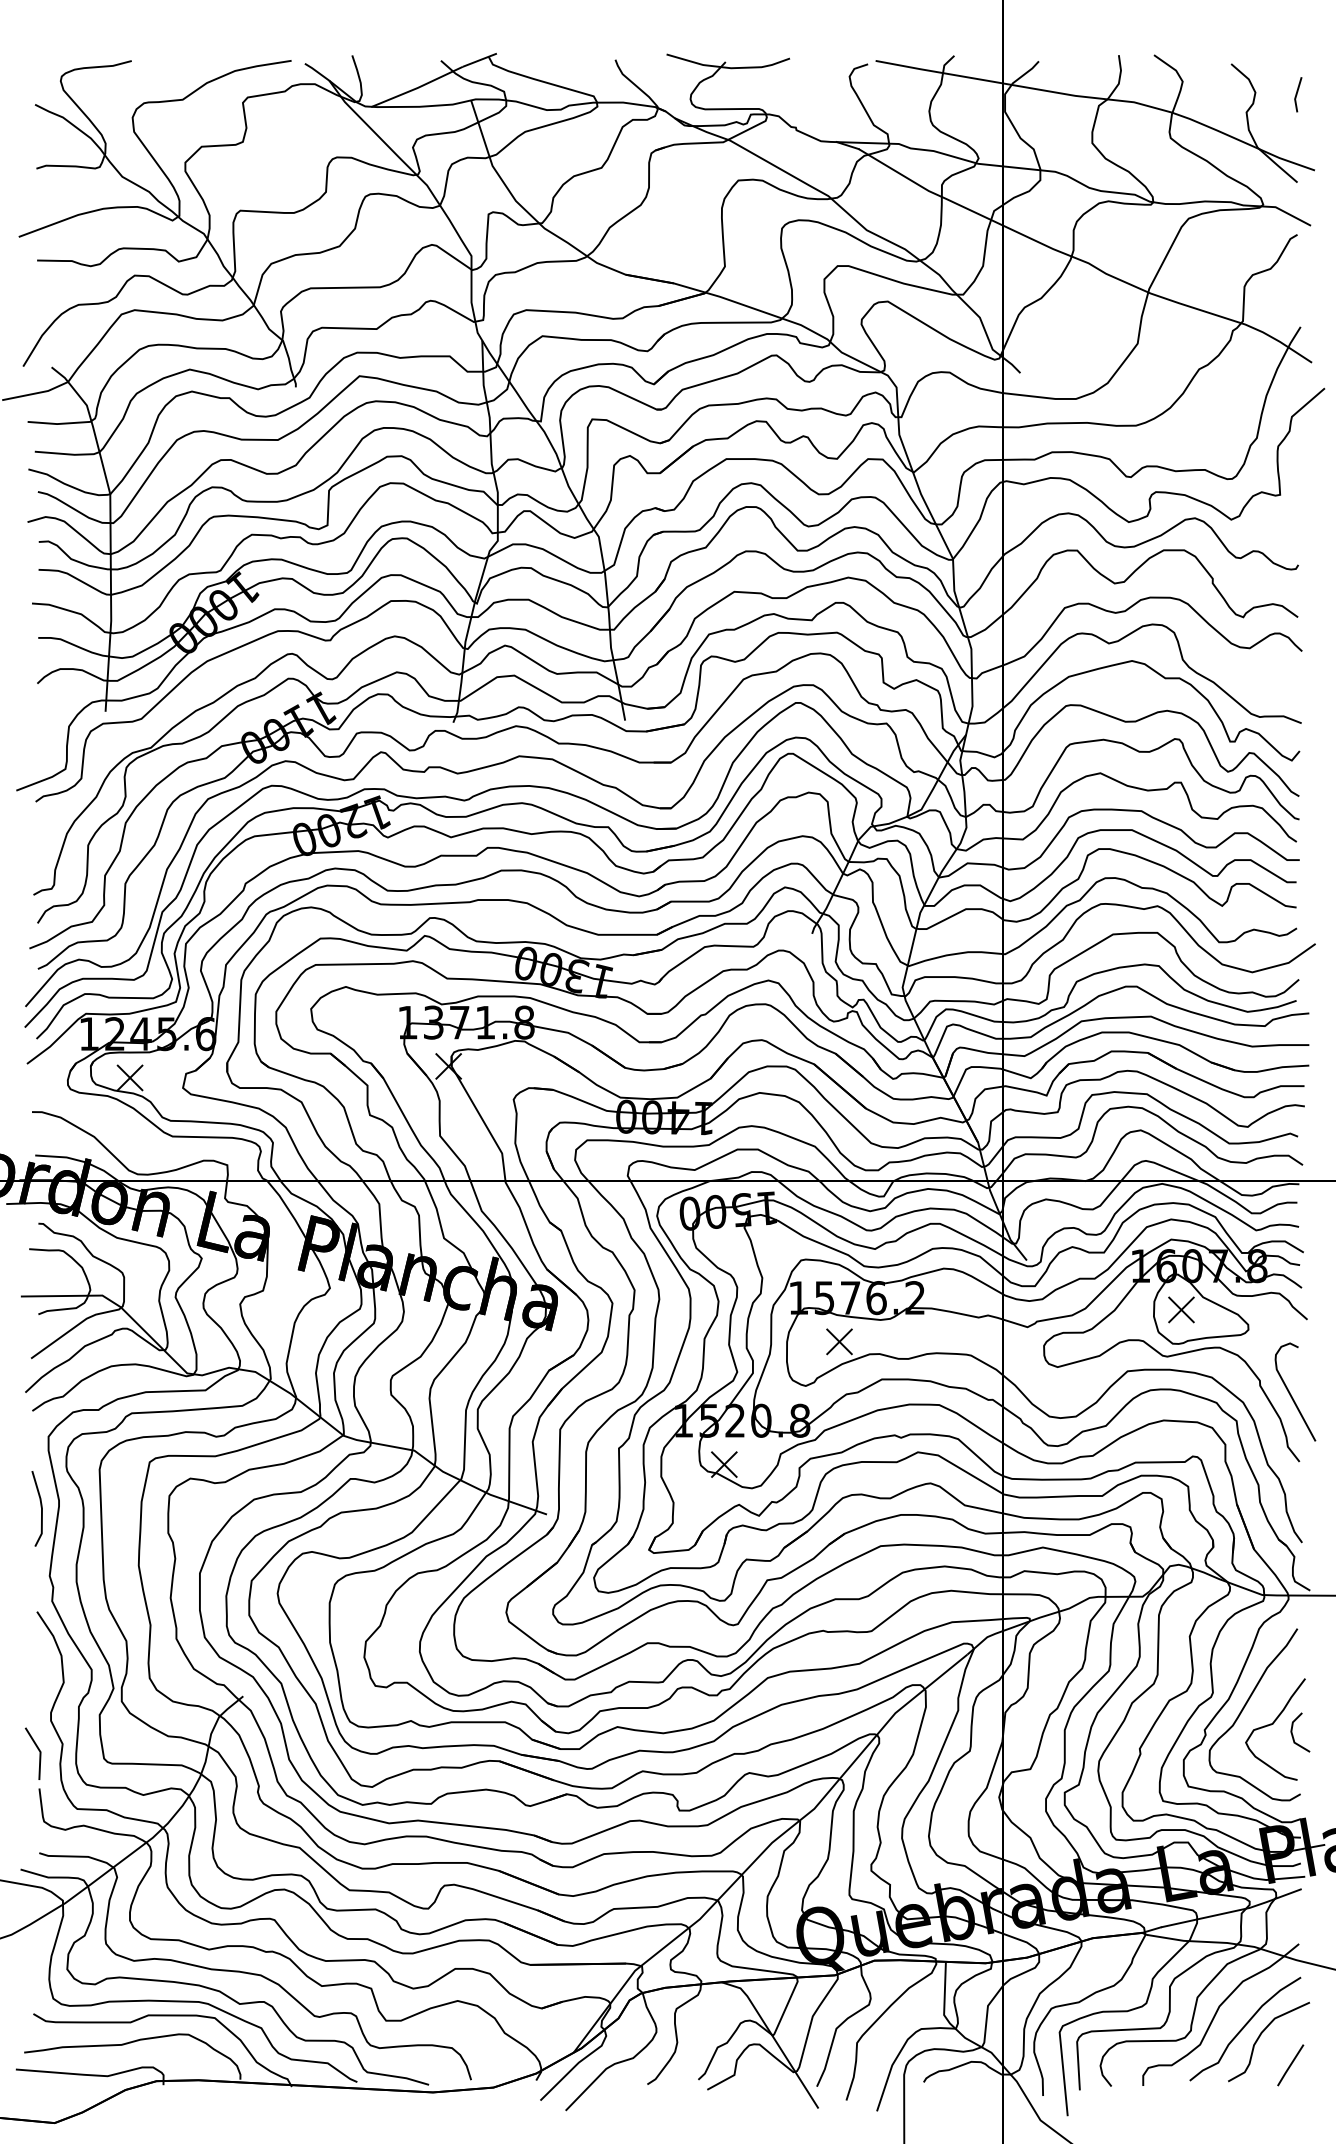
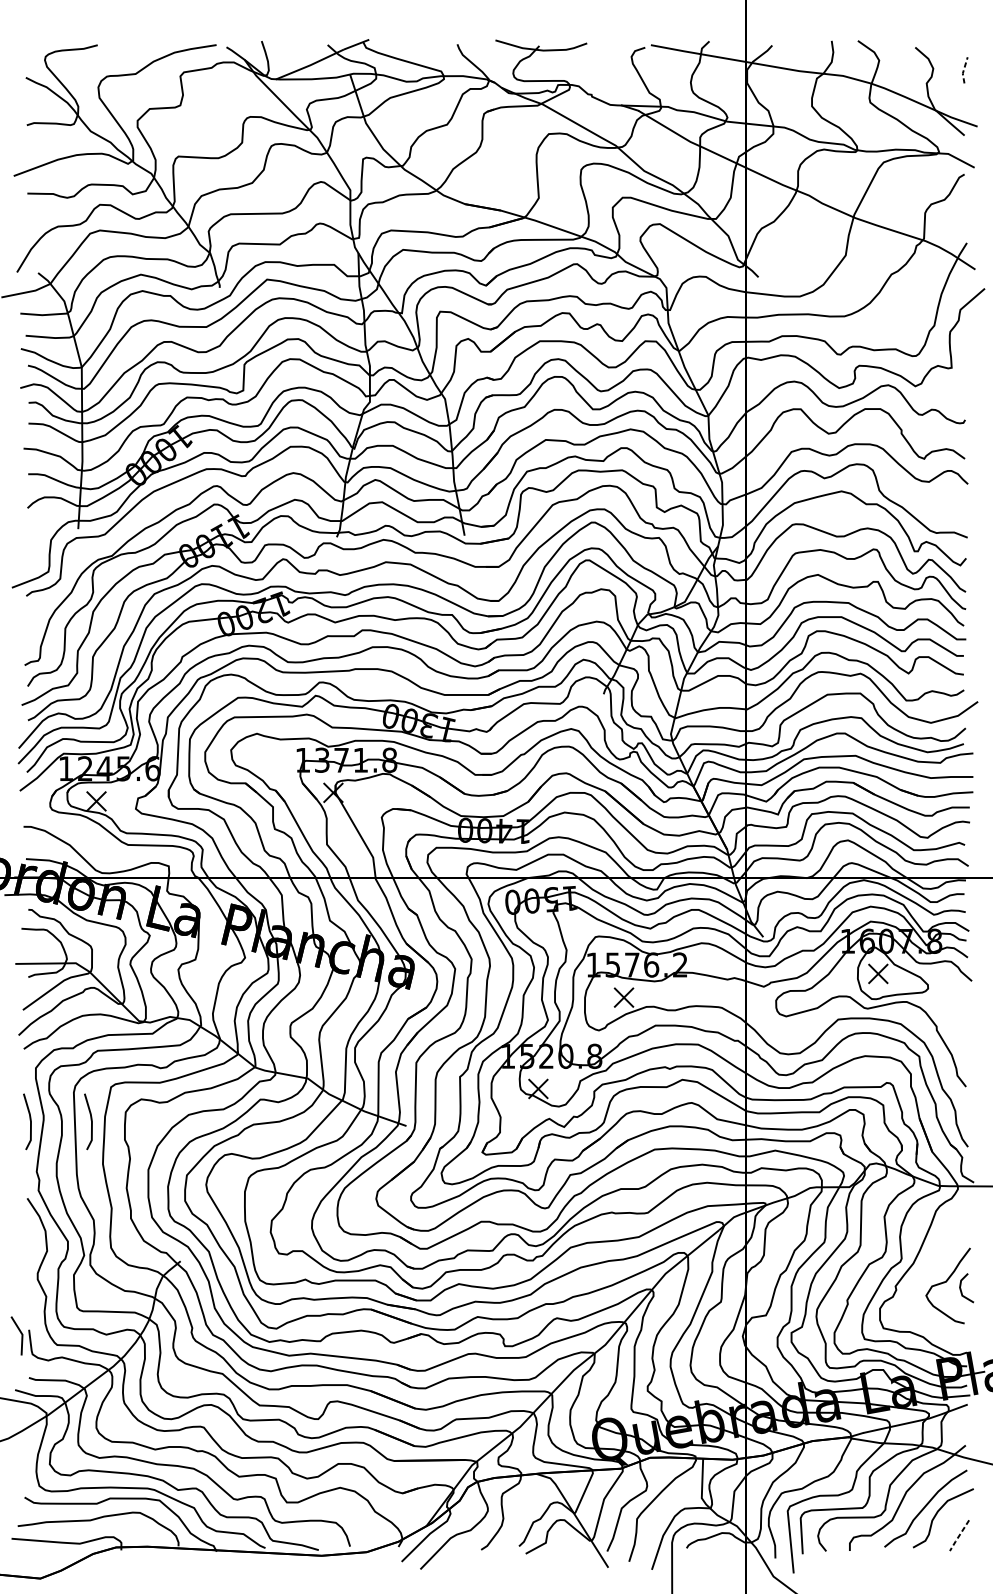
line: (1296, 95) -> (963, 70), solid -> dashed
curve: (1291, 1394) -> (960, 1036), removed
line: (122, 1507) -> (90, 1120), added
curve: (1244, 1708) -> (925, 1270), removed
line: (37, 1749) -> (20, 1332), moved
line: (1289, 2066) -> (958, 1536), solid -> dashed

